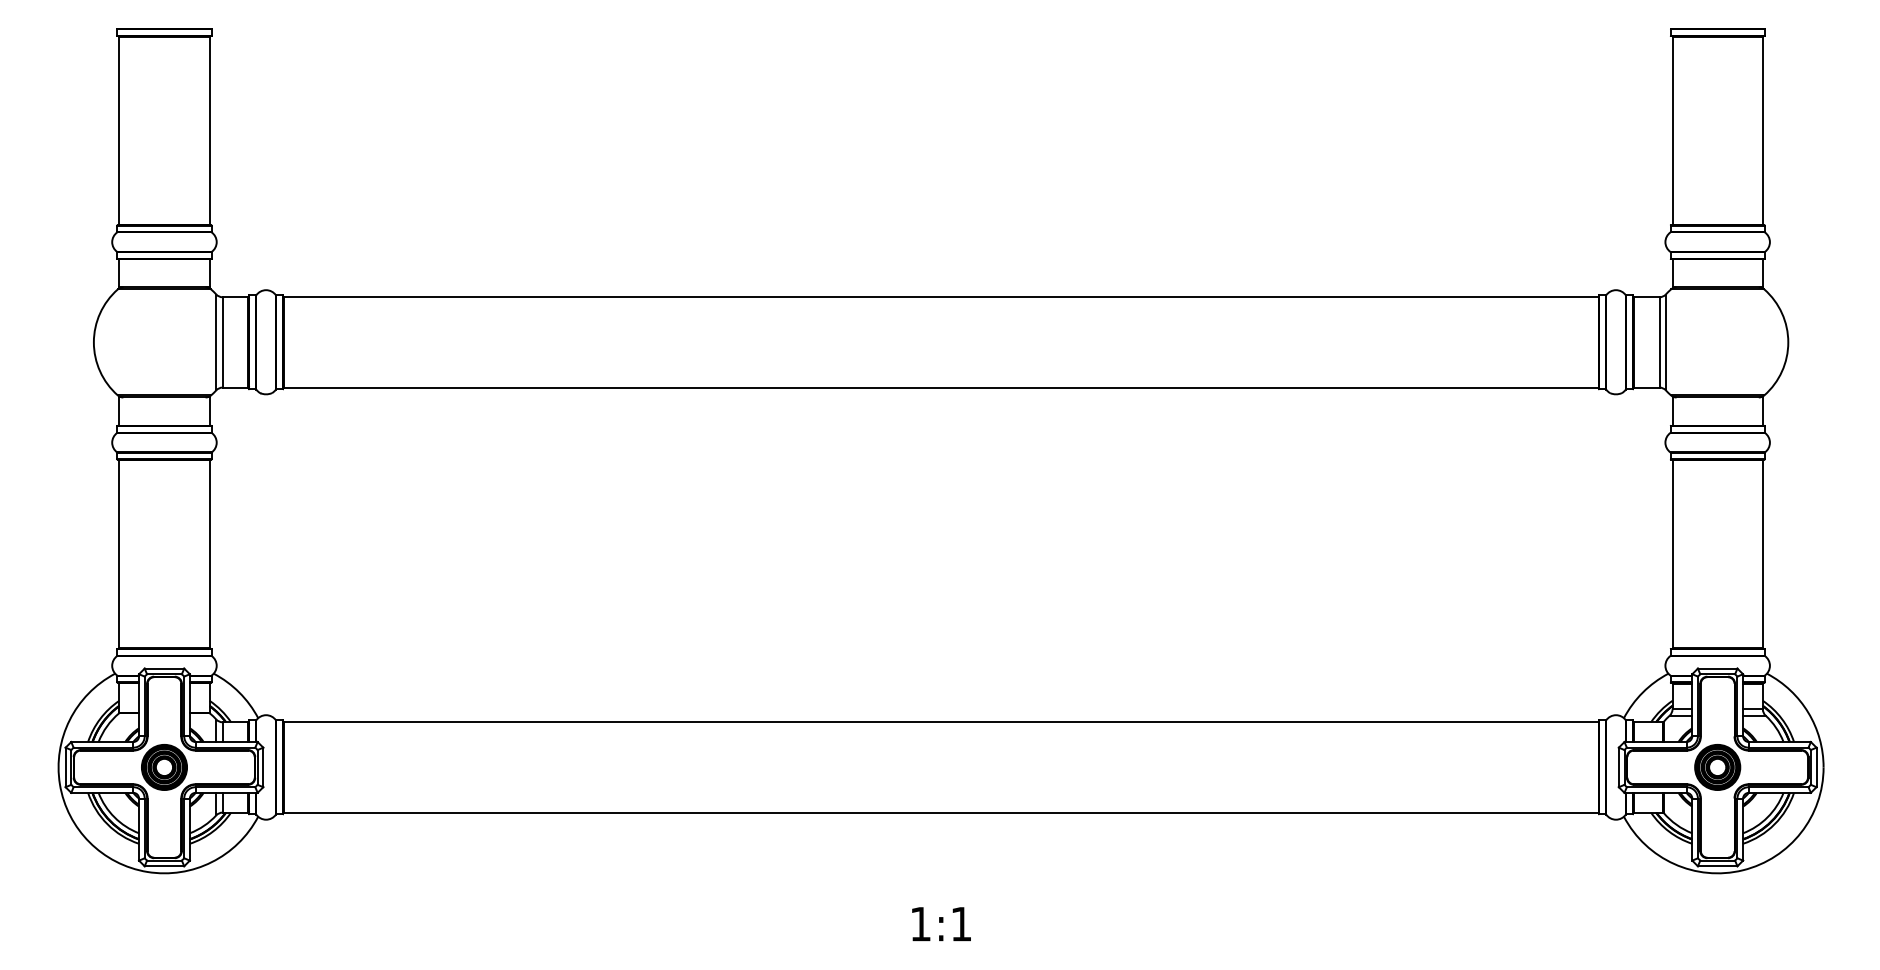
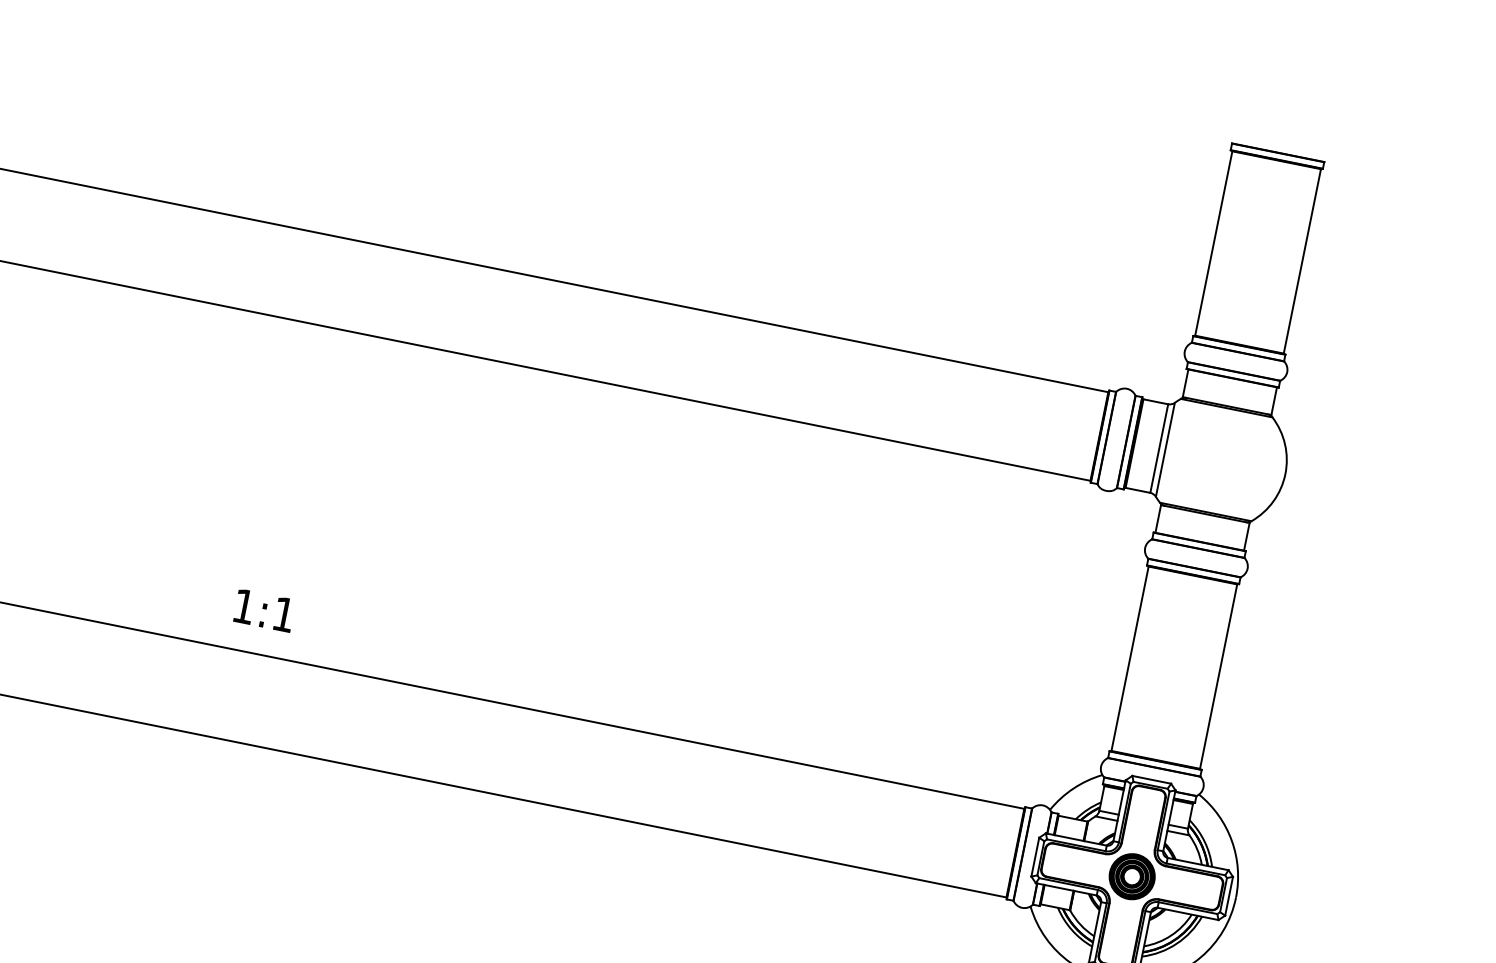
text: (941, 924) -> (264, 611), moved

